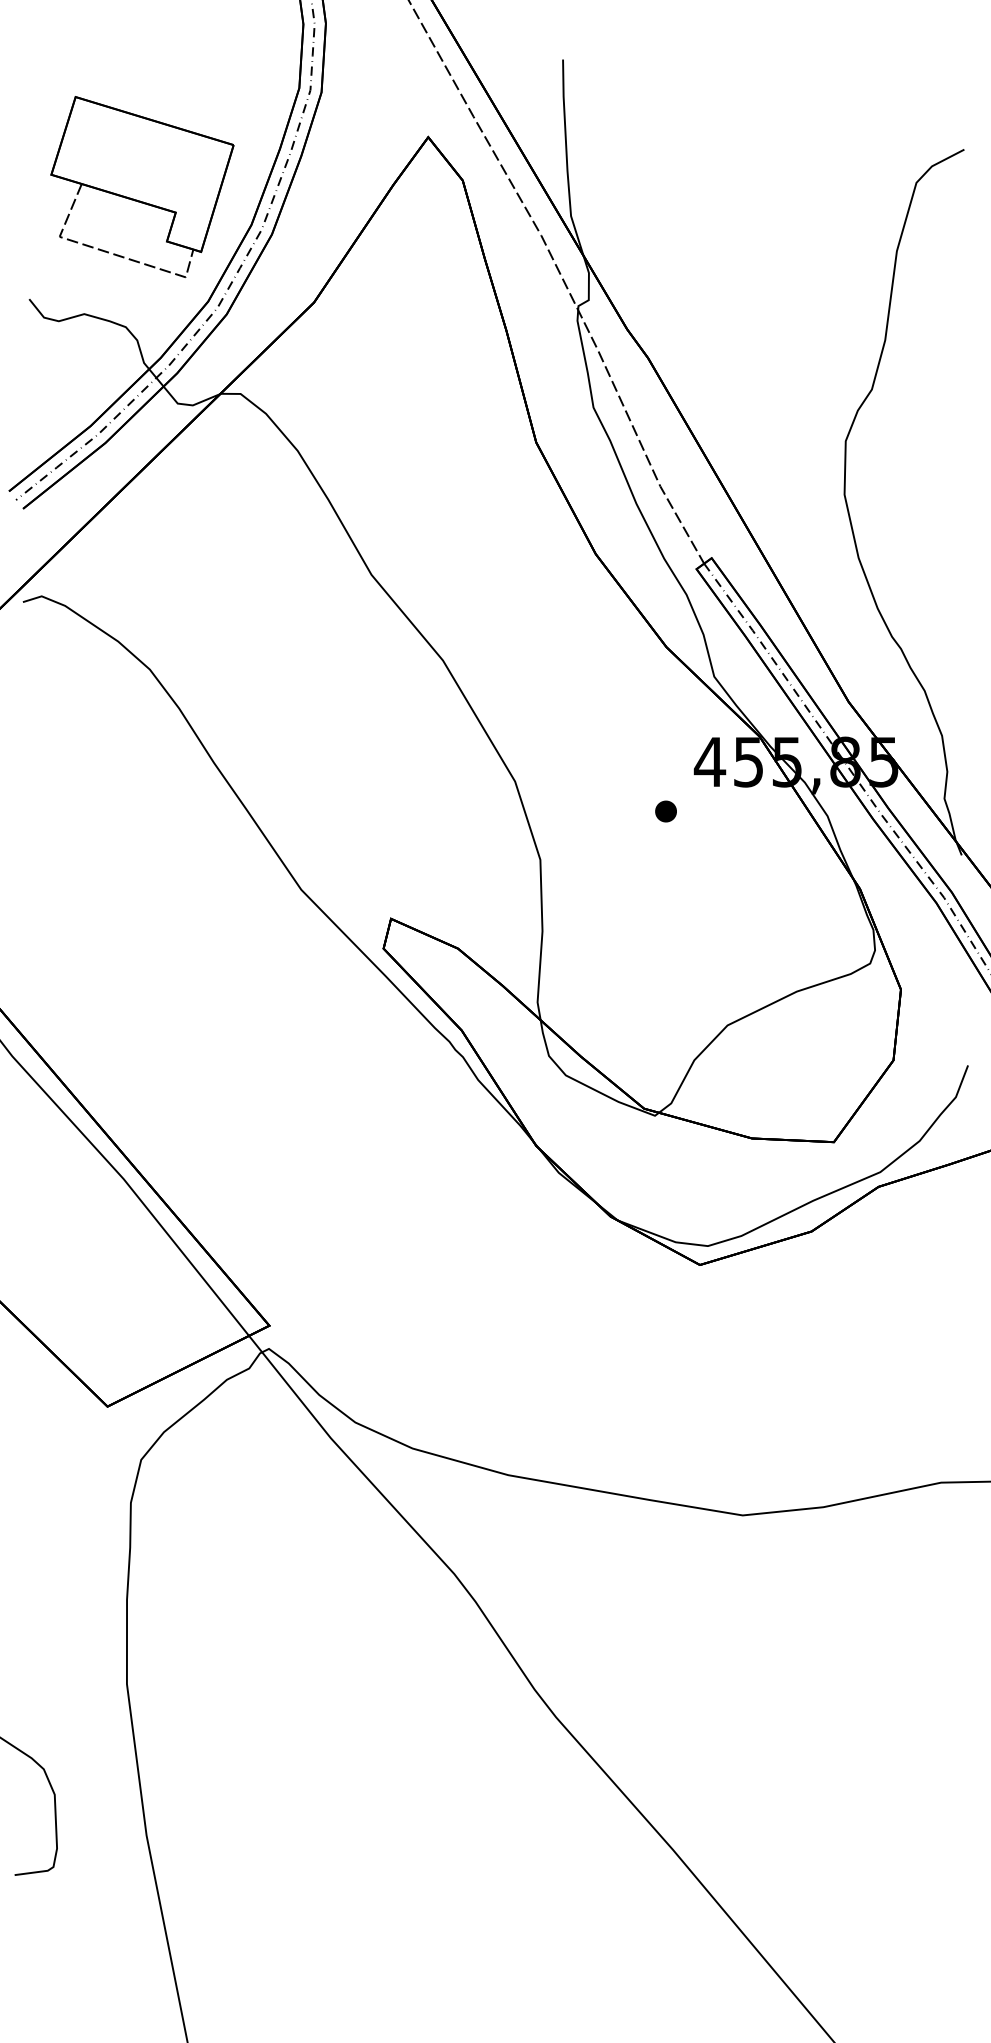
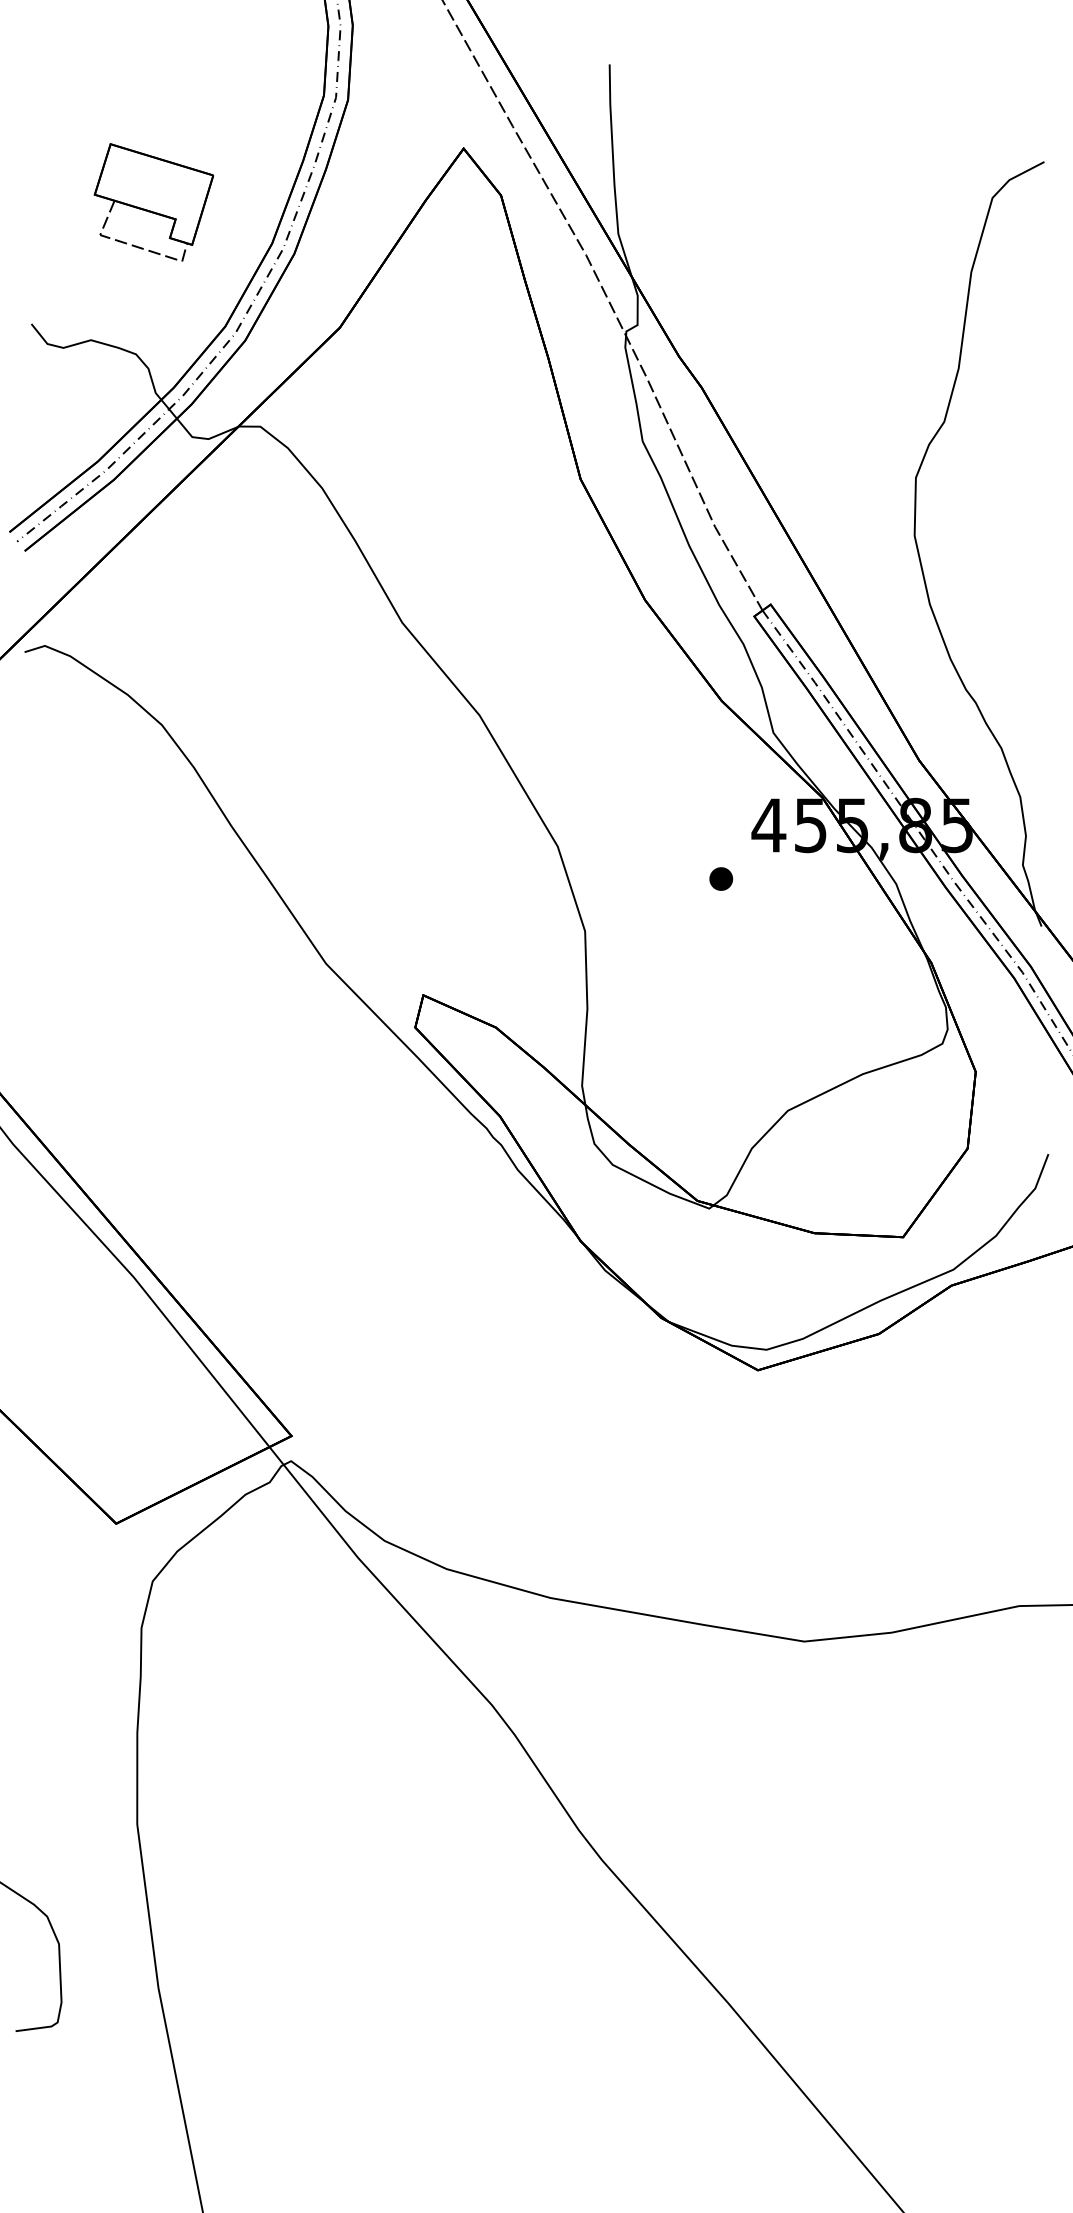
part: (141, 187) -> (153, 202), size x0.6

